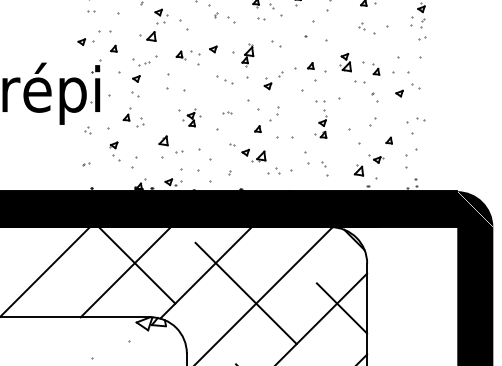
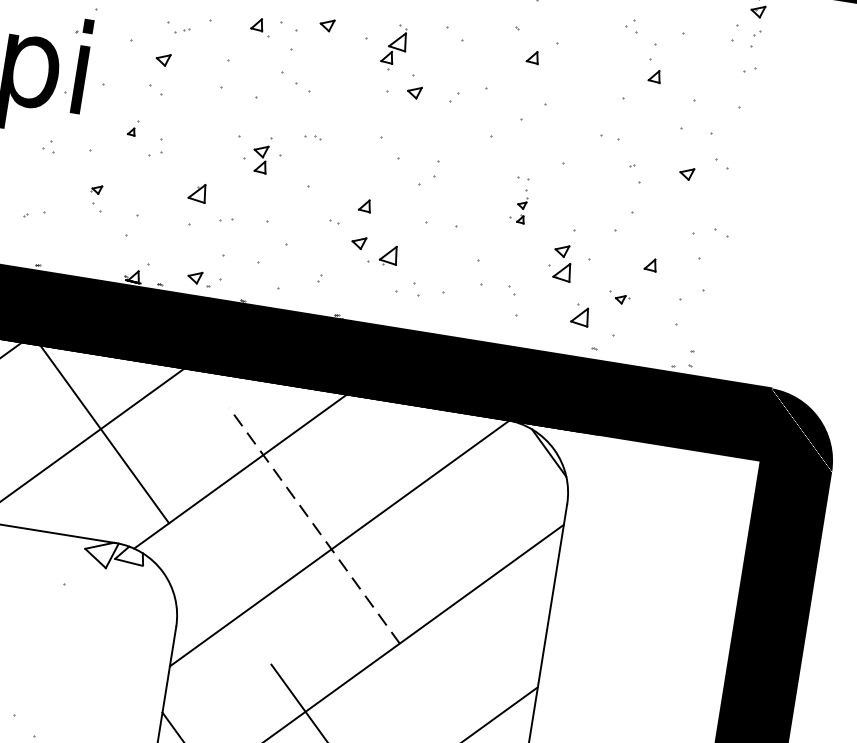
part: (141, 62) -> (178, 28), size x0.7
part: (345, 62) -> (561, 262), moved
part: (310, 65) -> (532, 56), moved
part: (376, 69) -> (655, 71), moved
part: (224, 79) -> (295, 82), moved
part: (267, 83) -> (414, 86), moved
part: (227, 112) -> (313, 136), moved
part: (126, 114) -> (131, 127), size x0.6
part: (320, 119) -> (519, 200), size x0.6
part: (372, 121) -> (623, 221), size x1.6
part: (257, 129) -> (364, 206), moved
part: (114, 151) -> (95, 198), size x0.7
part: (376, 158) -> (619, 296), size x0.7
part: (86, 164) -> (35, 215), size x1.6
line: (246, 293) -> (315, 525), solid -> dashed
line: (341, 308) -> (501, 586), removed

